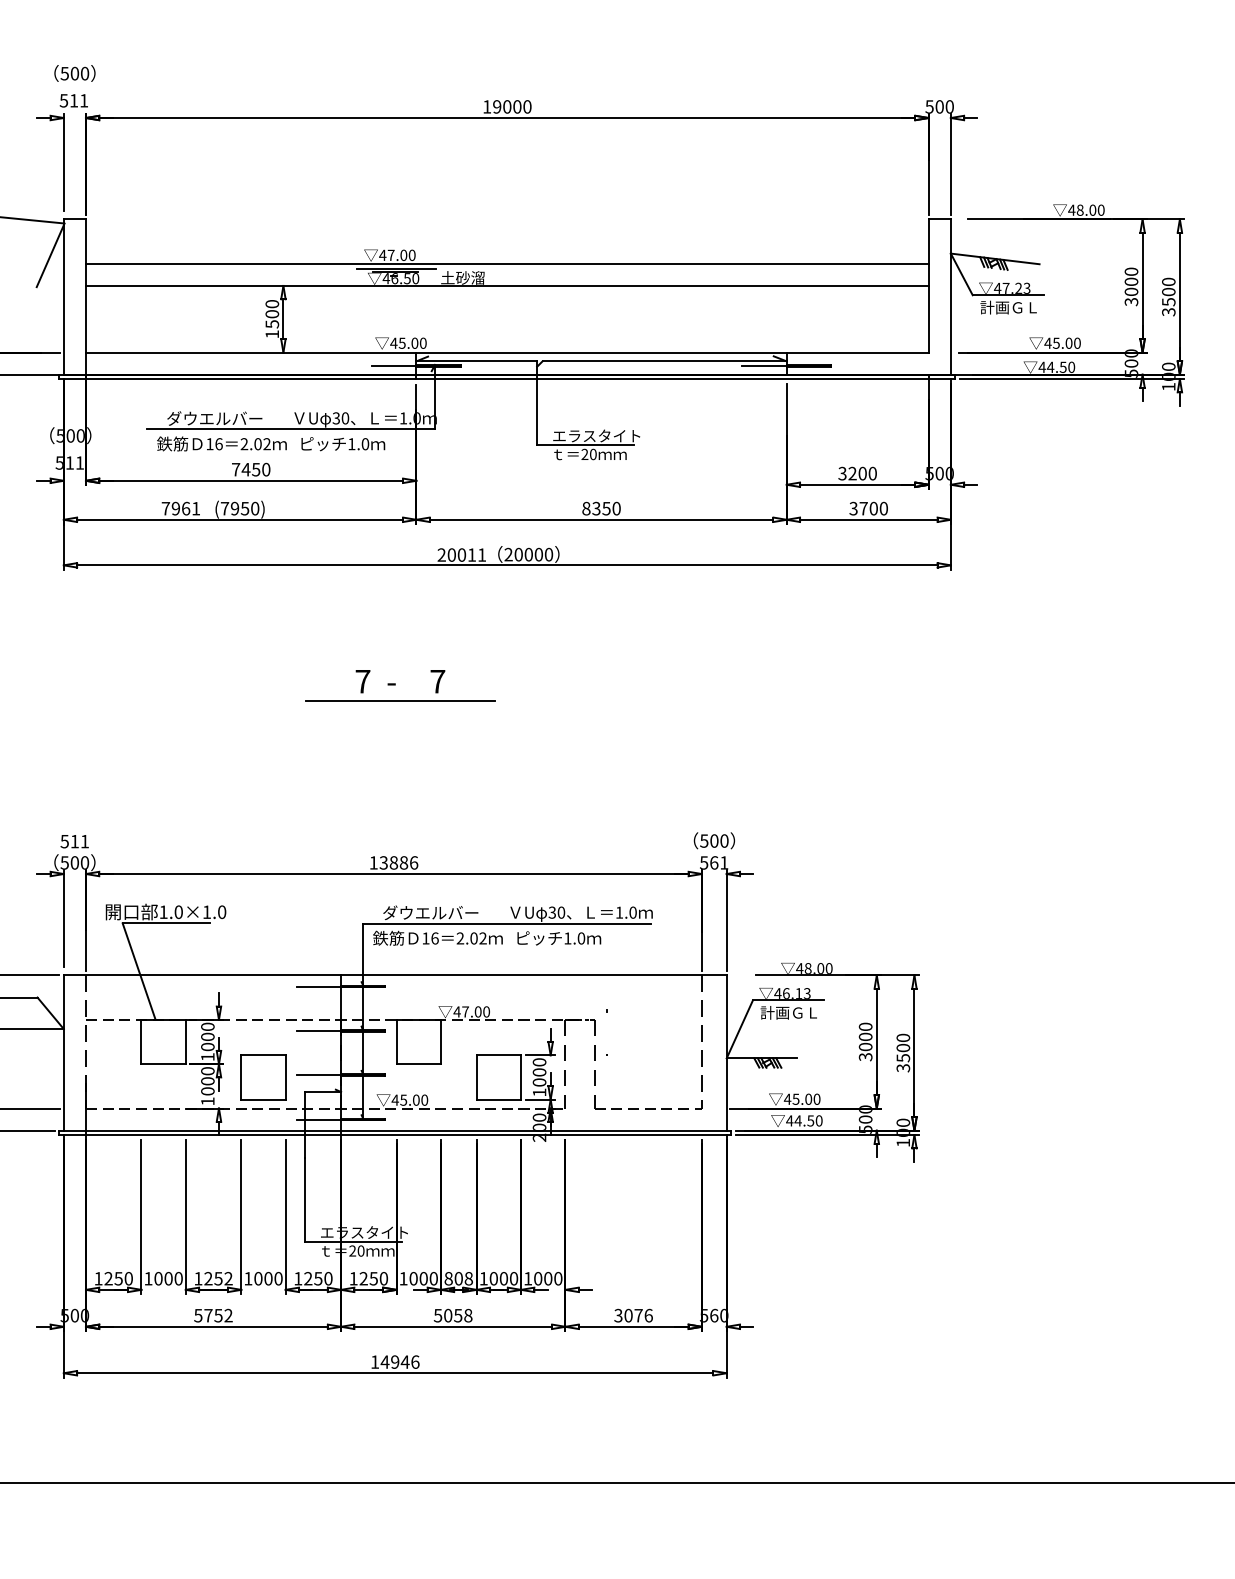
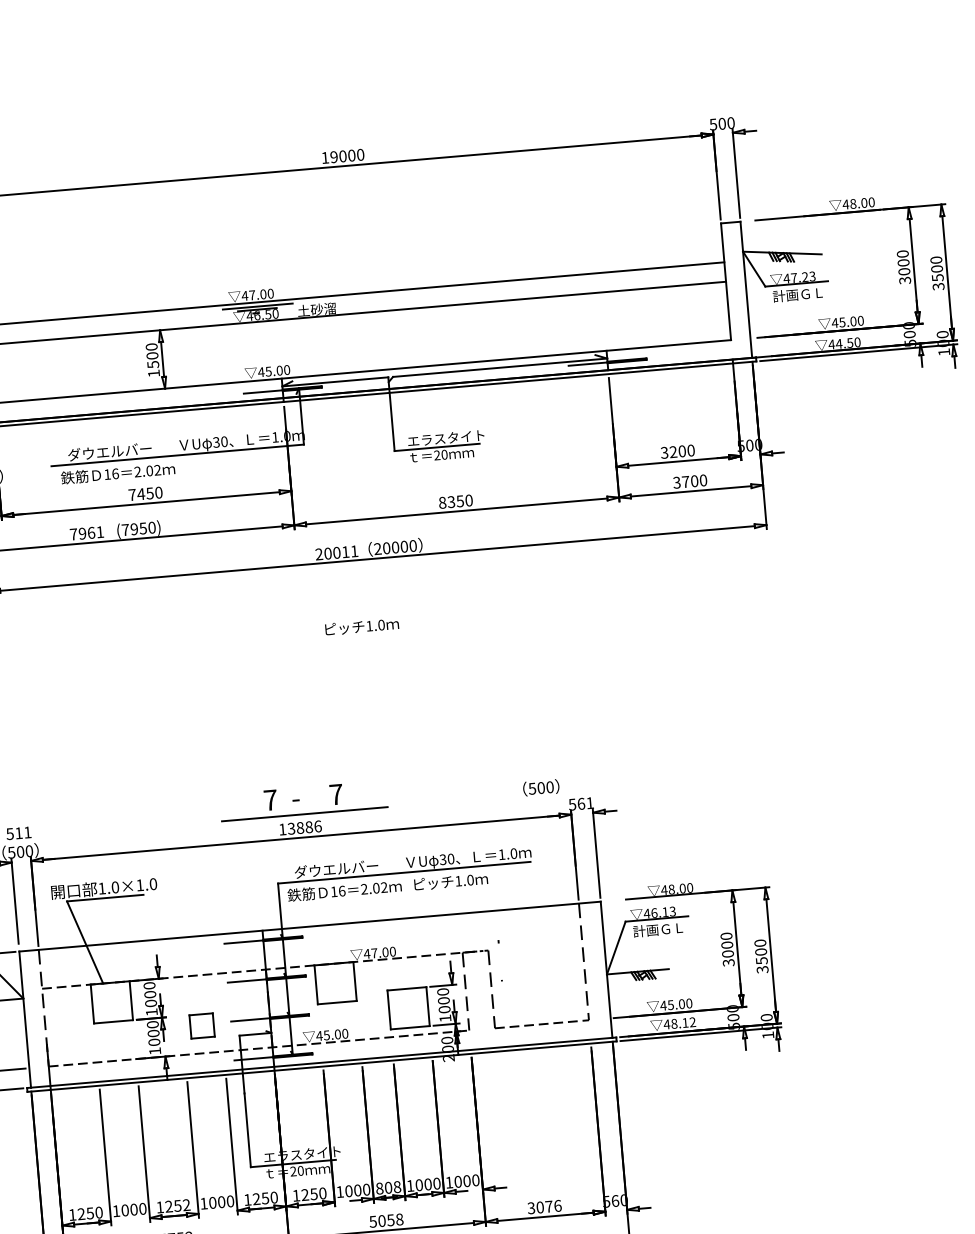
text: (343, 444) -> (362, 627), moved
part: (400, 685) -> (303, 800), moved
text: (713, 840) -> (540, 787), moved
part: (263, 1077) -> (202, 1026), size x0.6
text: (808, 1120) -> (683, 1022), 44.50 -> 48.12

